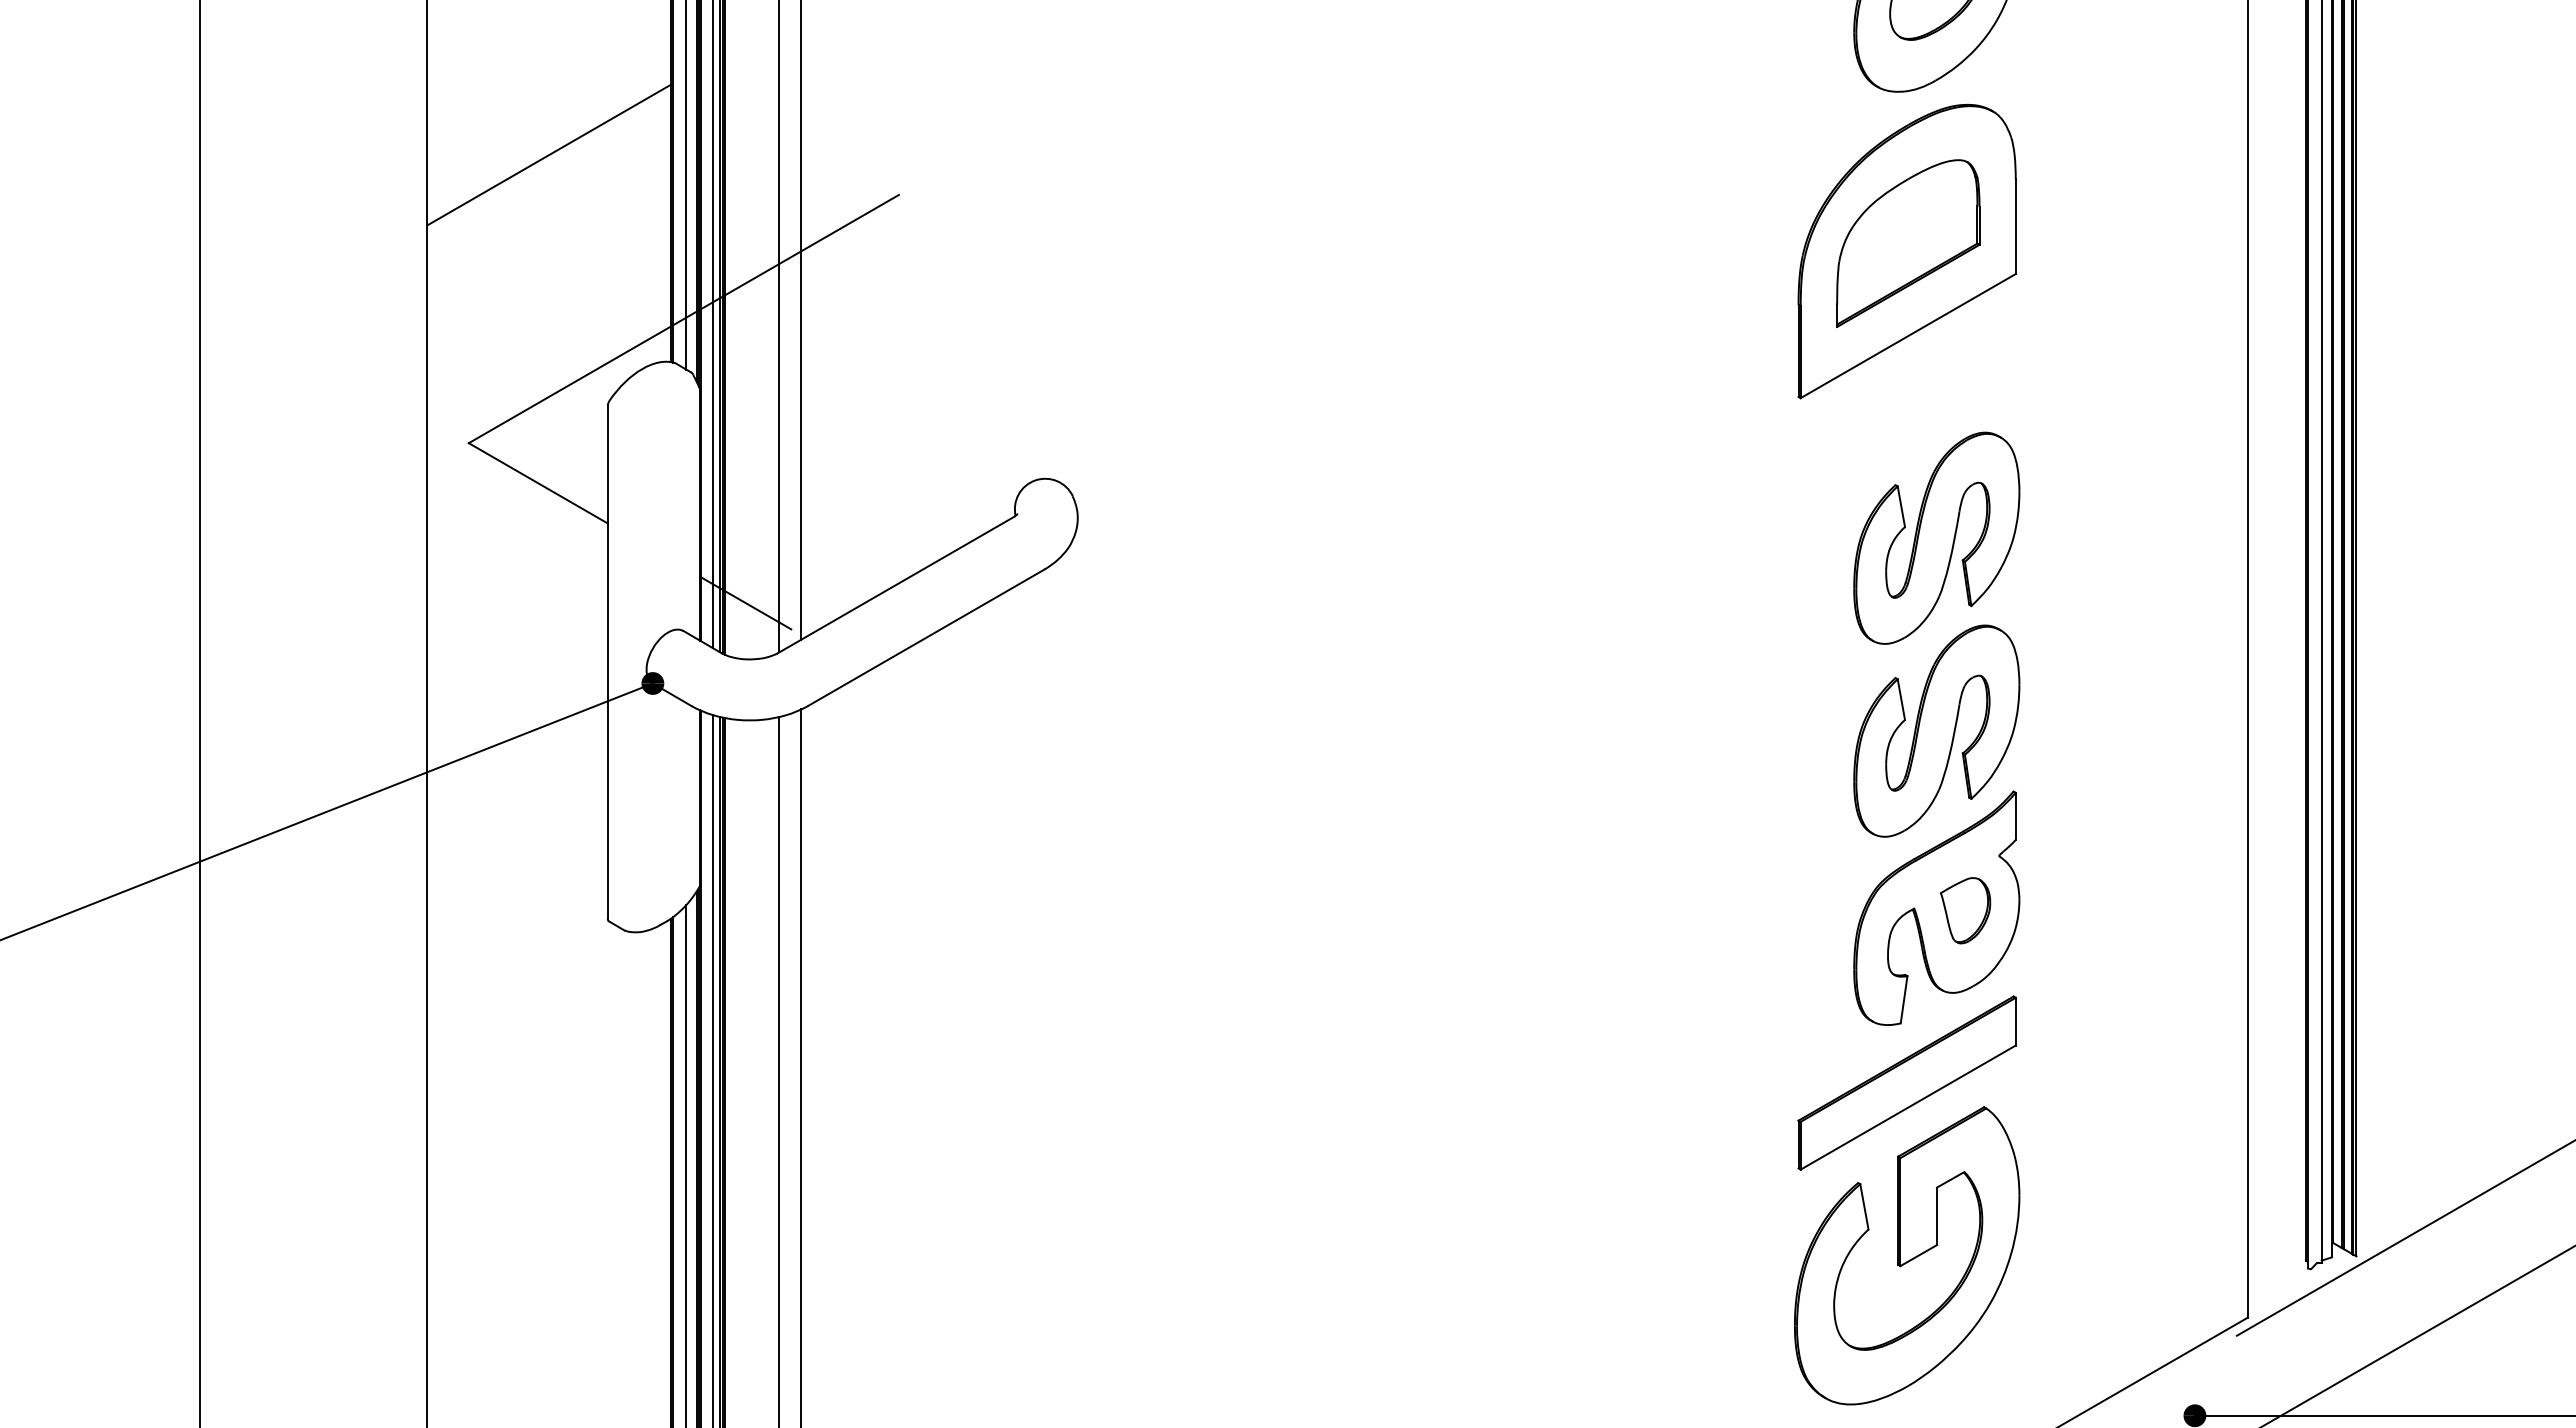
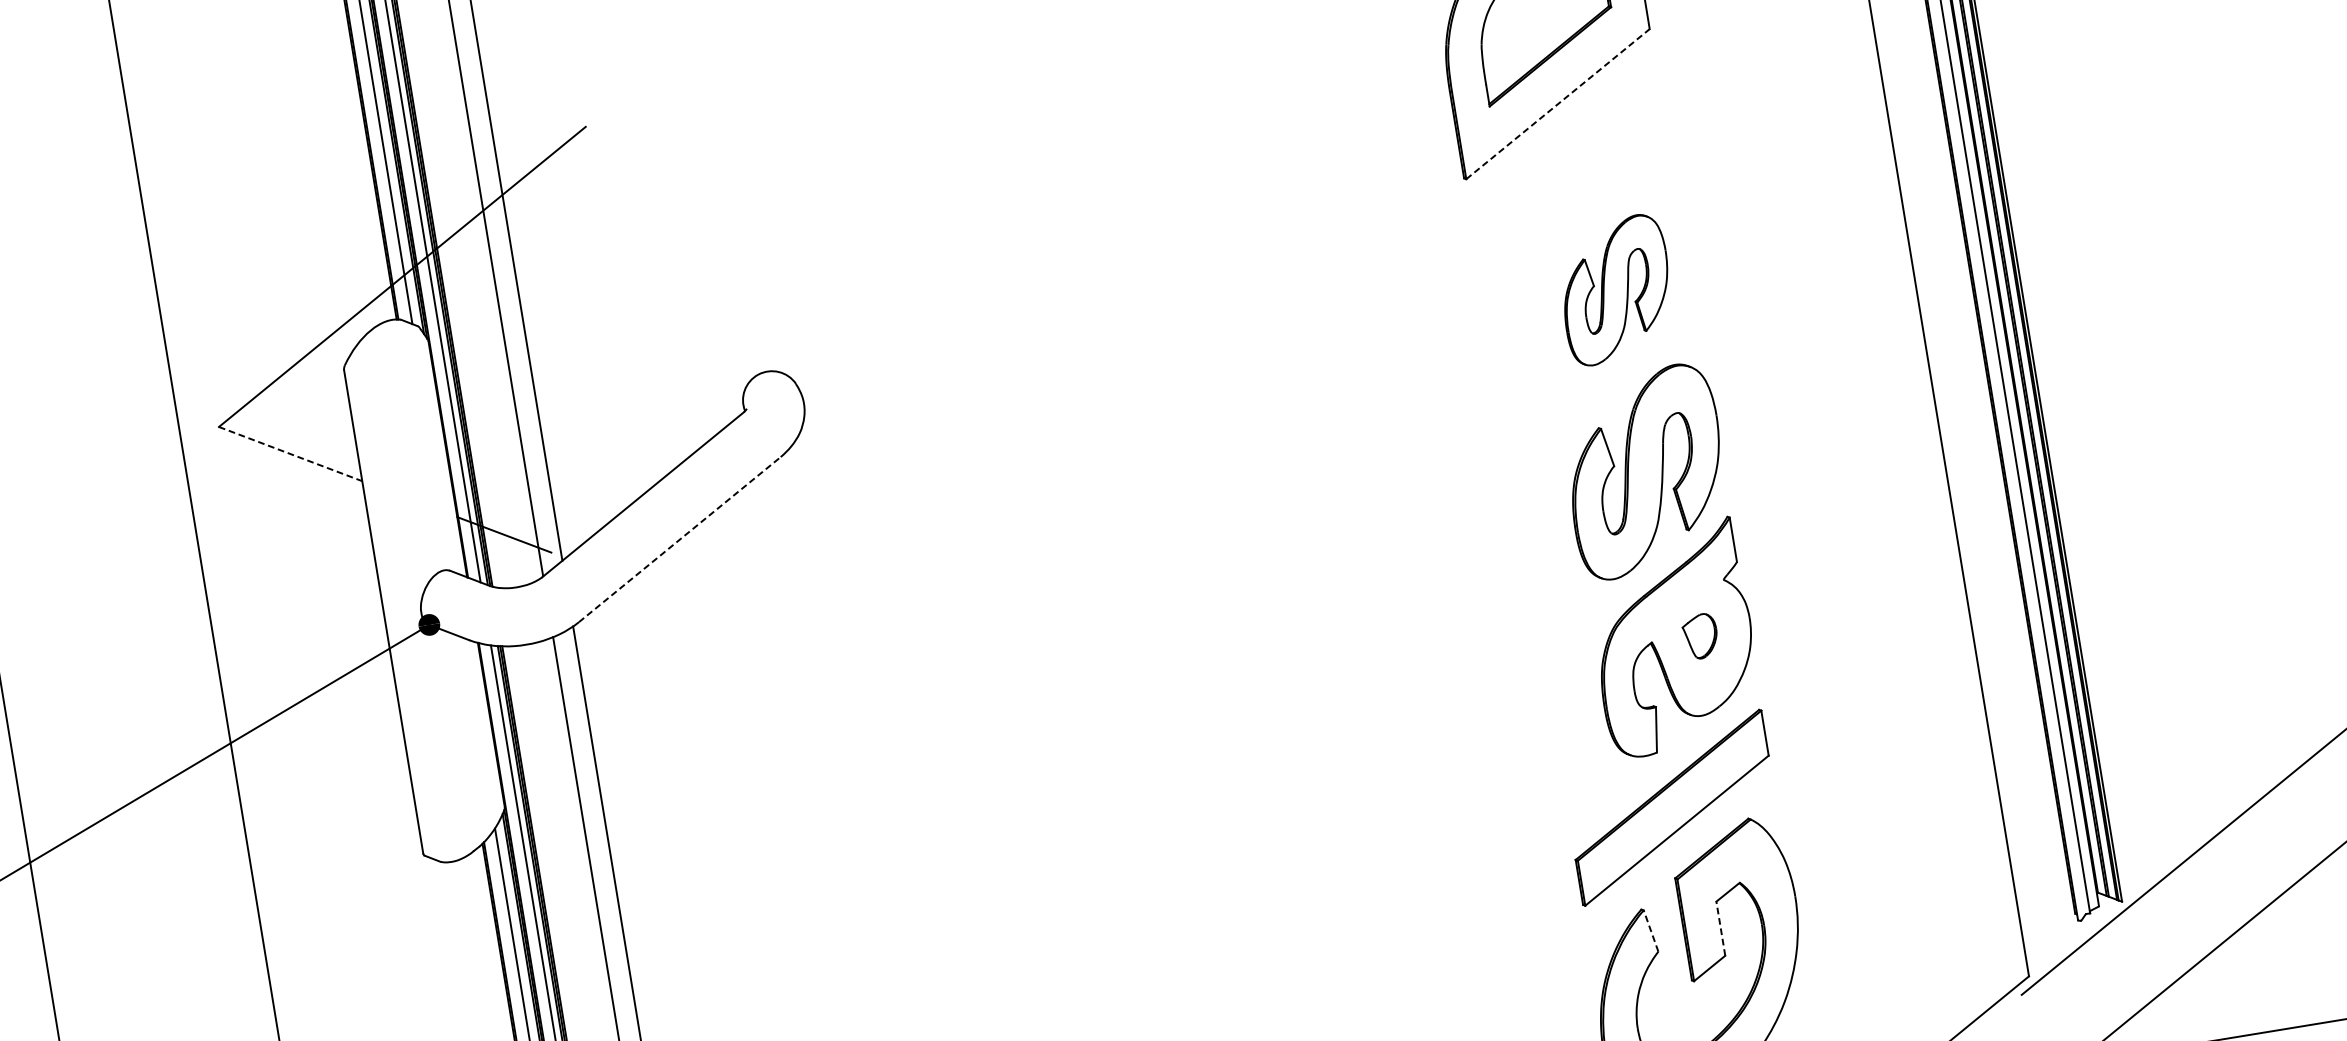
line: (548, 154) -> (249, 142), removed
line: (1908, 335) -> (1558, 103), solid -> dashed
line: (538, 483) -> (290, 454), solid -> dashed
part: (1936, 537) -> (1615, 289), size x0.7
line: (926, 637) -> (679, 539), solid -> dashed
part: (1965, 910) -> (1700, 636), size x0.7
line: (1864, 1206) -> (1651, 930), solid -> dashed
line: (1936, 1216) -> (1720, 928), solid -> dashed

